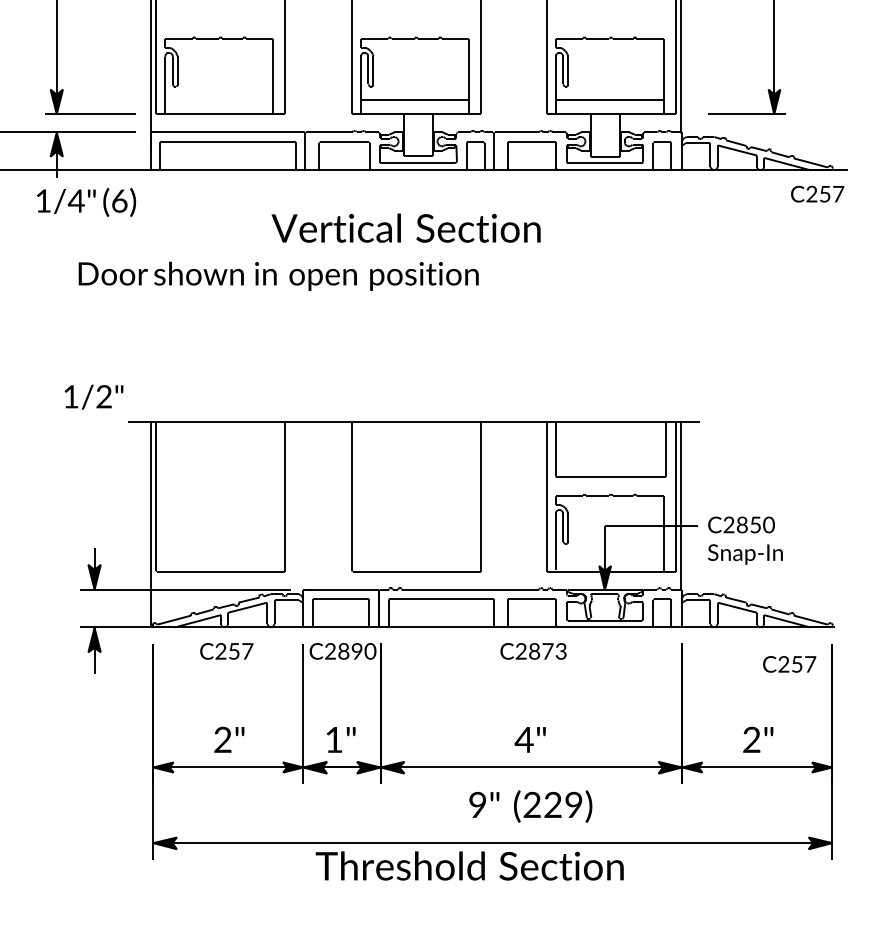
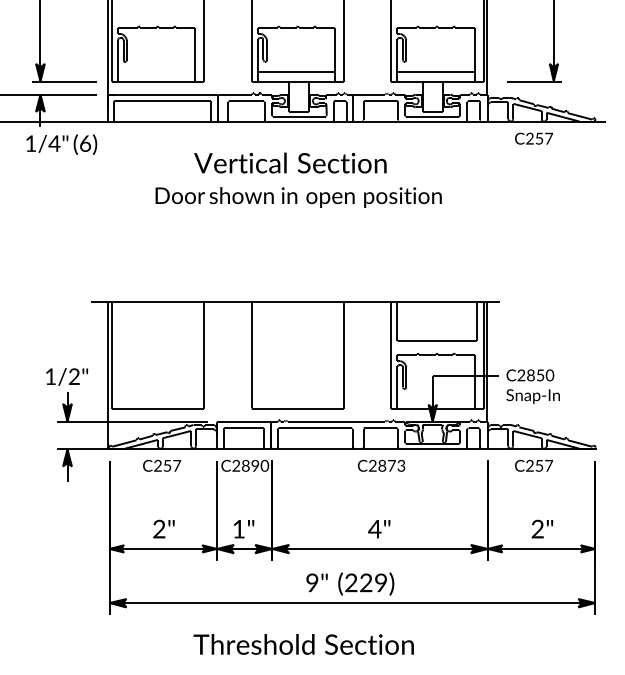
text: (817, 193) -> (533, 138), moved
text: (278, 275) -> (298, 196), moved
text: (93, 396) -> (66, 376), moved
text: (789, 664) -> (533, 465), moved
text: (530, 806) -> (350, 583), moved
text: (469, 865) -> (303, 644), moved

